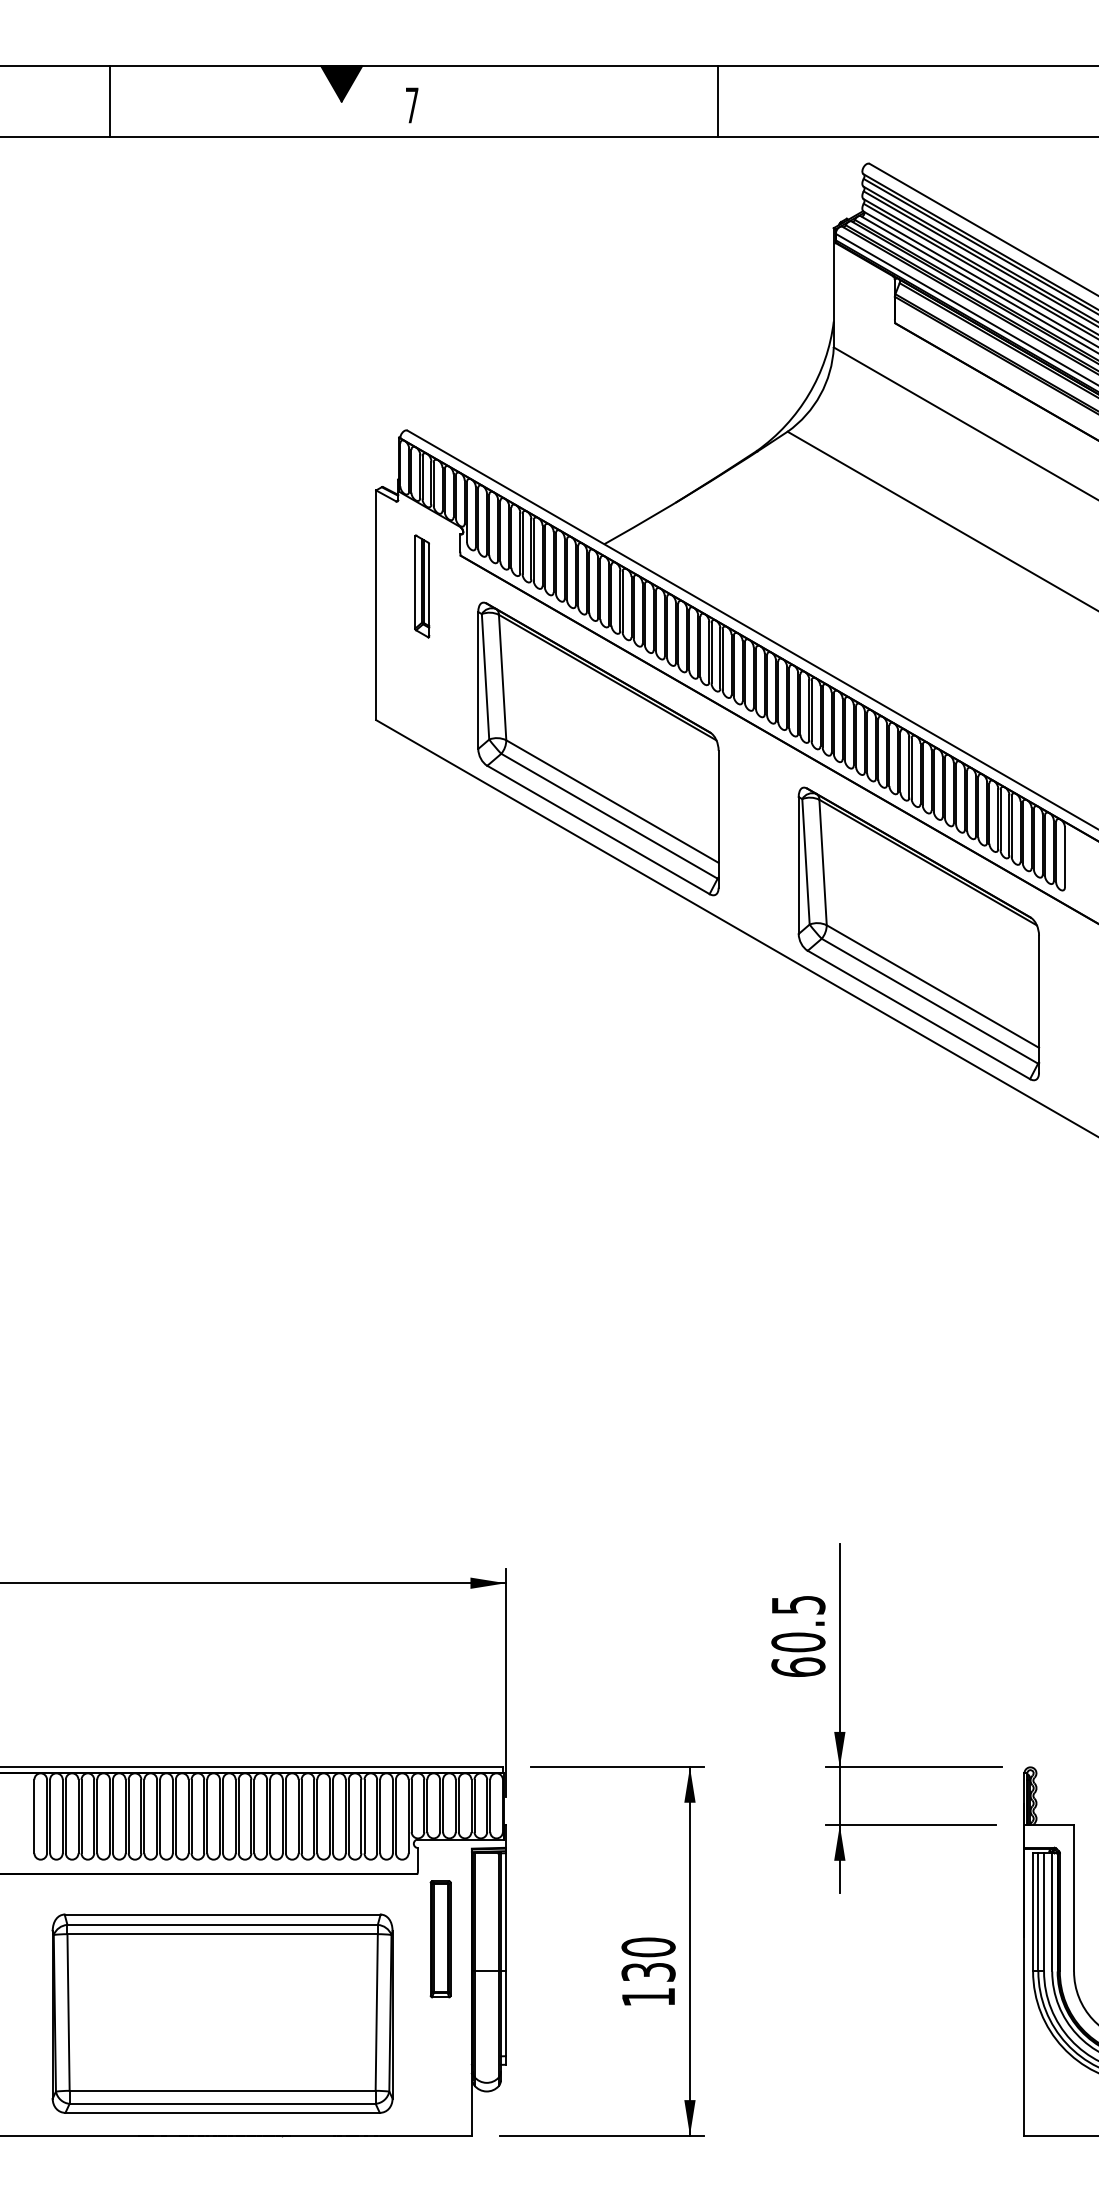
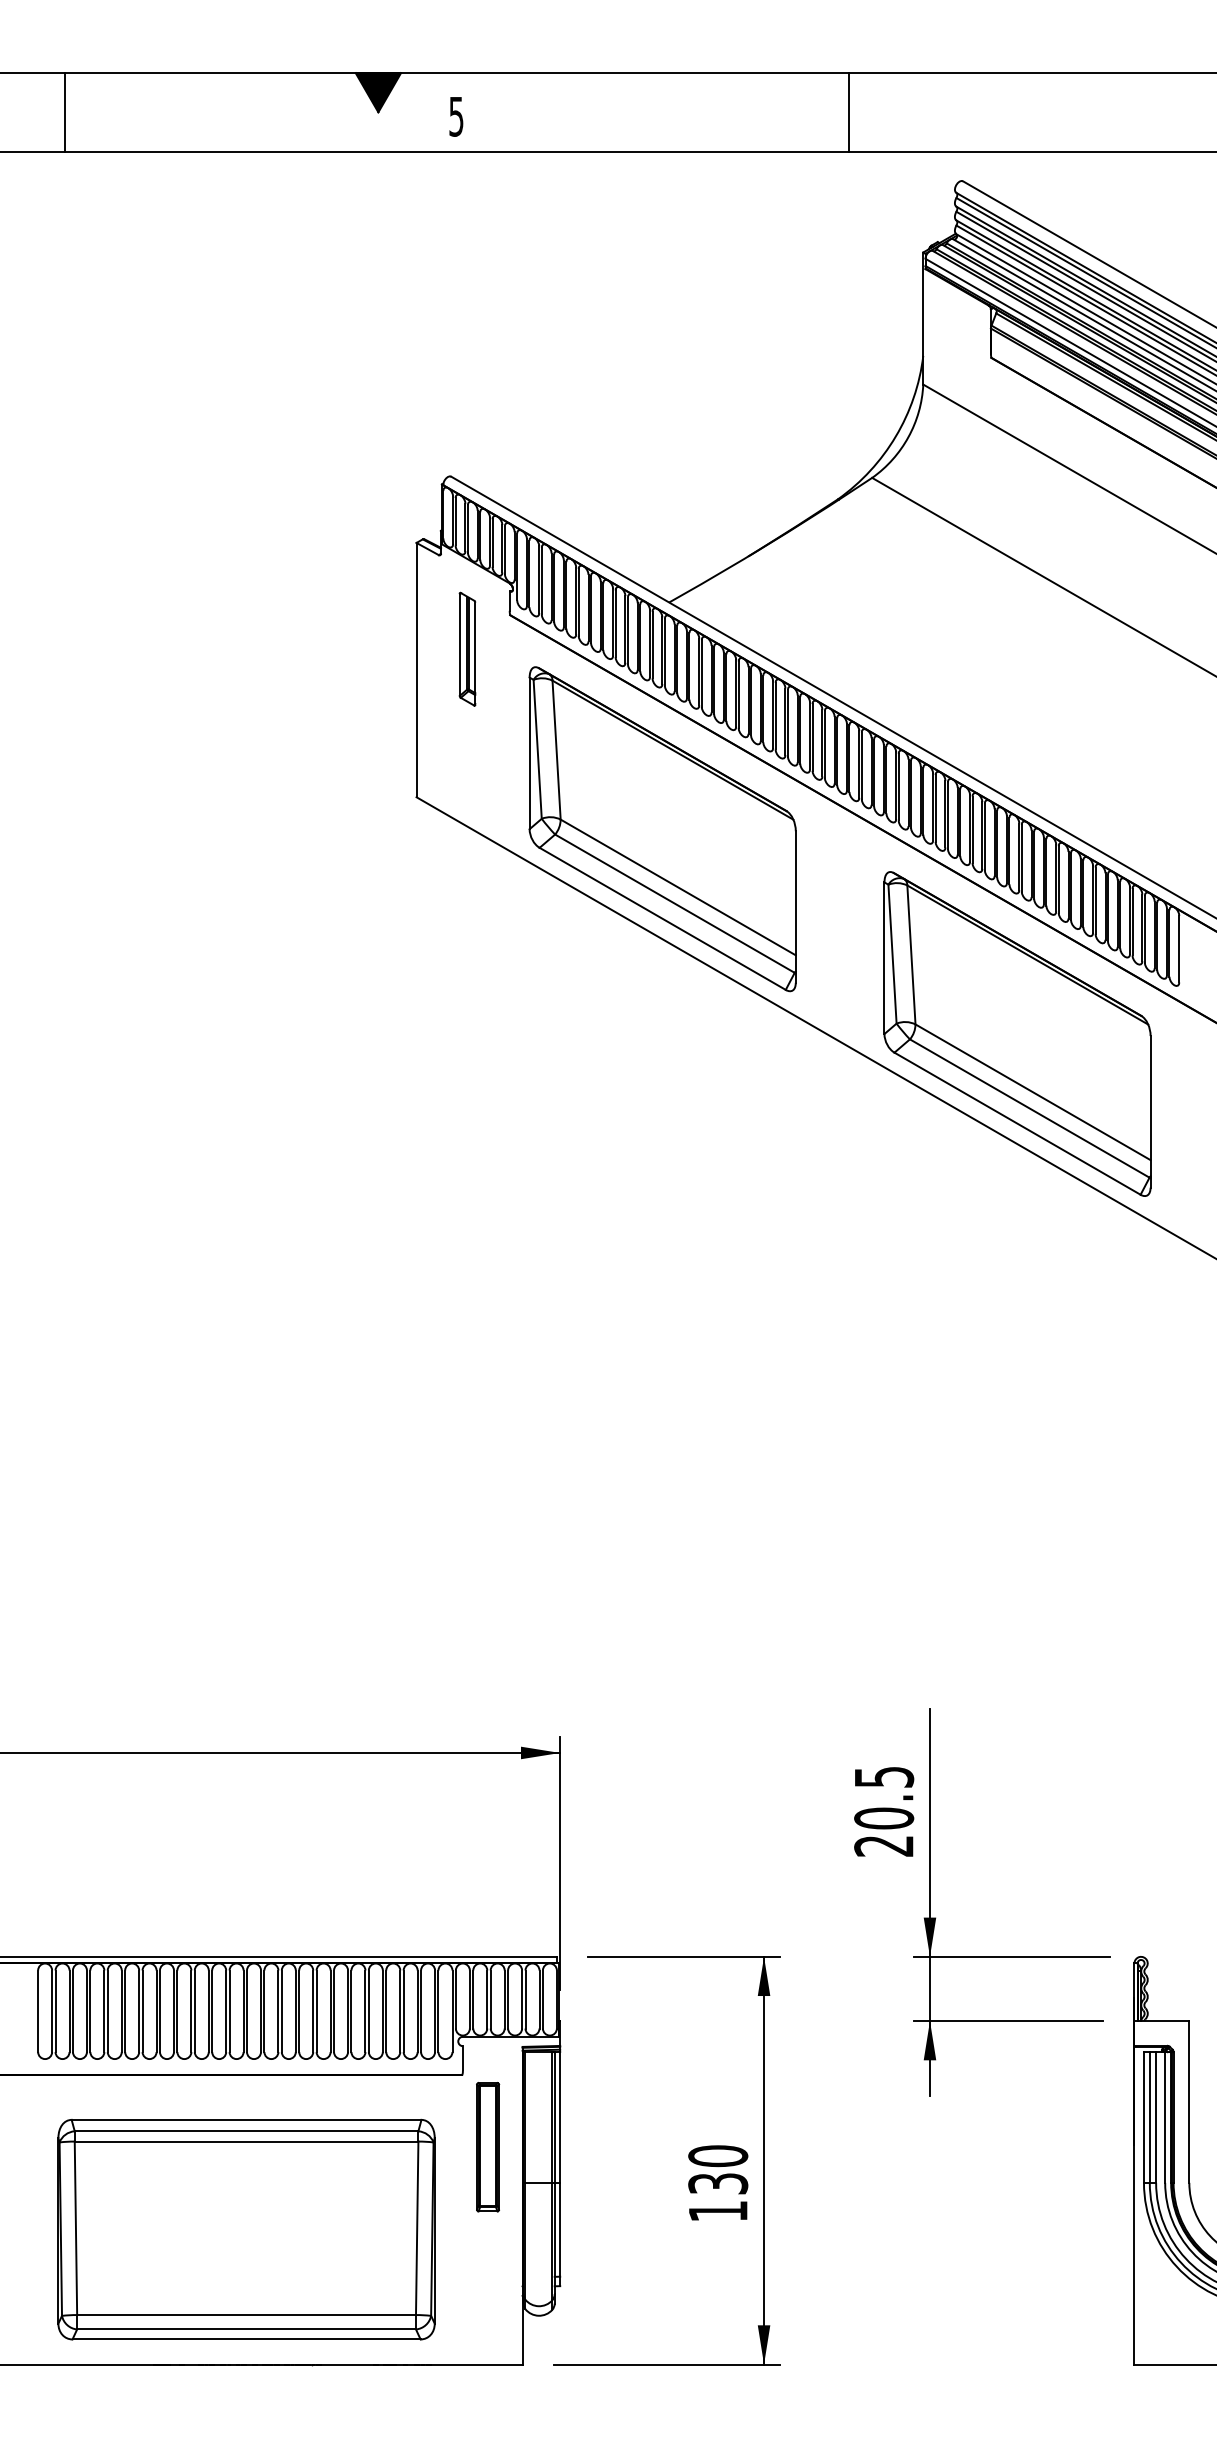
line: (109, 101) -> (64, 112), moved
line: (717, 101) -> (848, 112), moved
text: (412, 105) -> (456, 116), 7 -> 5
text: (798, 1666) -> (884, 1845), 60.5 -> 20.5

